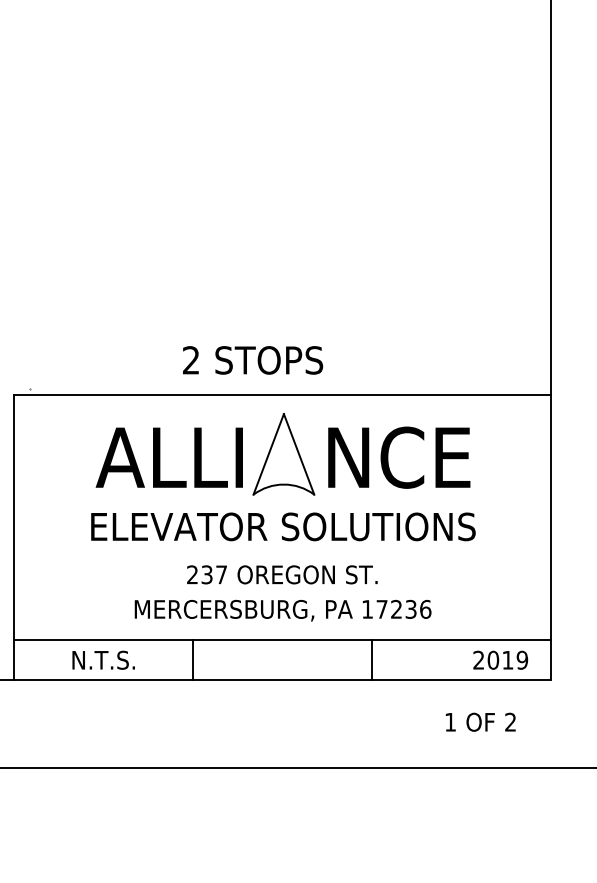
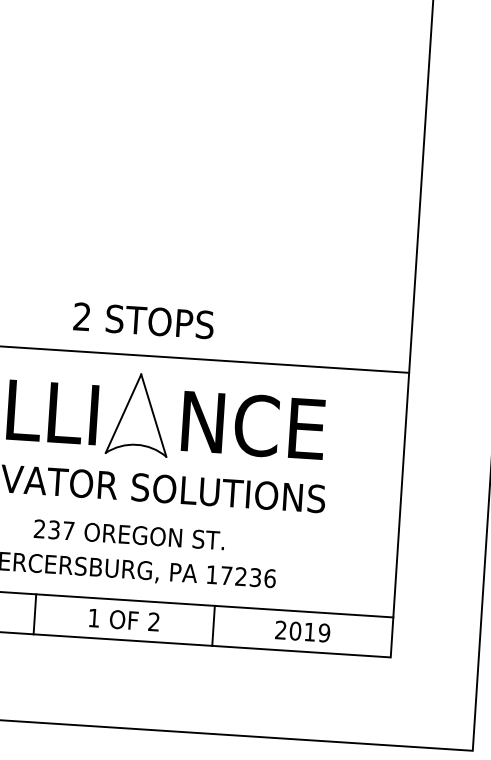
text: (253, 360) -> (144, 320), moved
text: (500, 659) -> (302, 630), moved
text: (480, 721) -> (124, 619), moved

